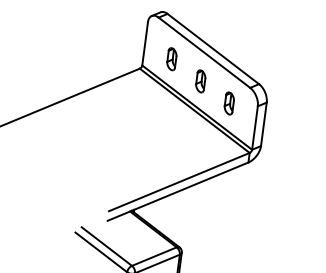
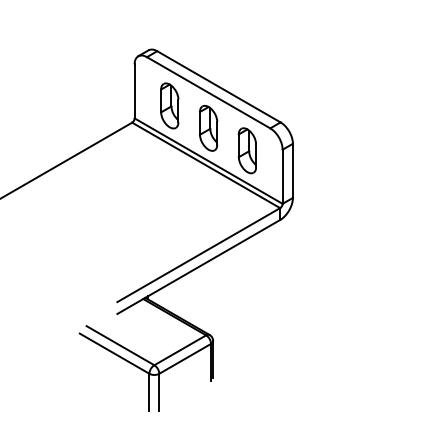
part: (171, 58) -> (169, 105), size x1.67
part: (200, 81) -> (208, 128), size x1.67
part: (228, 103) -> (246, 150), size x1.67

